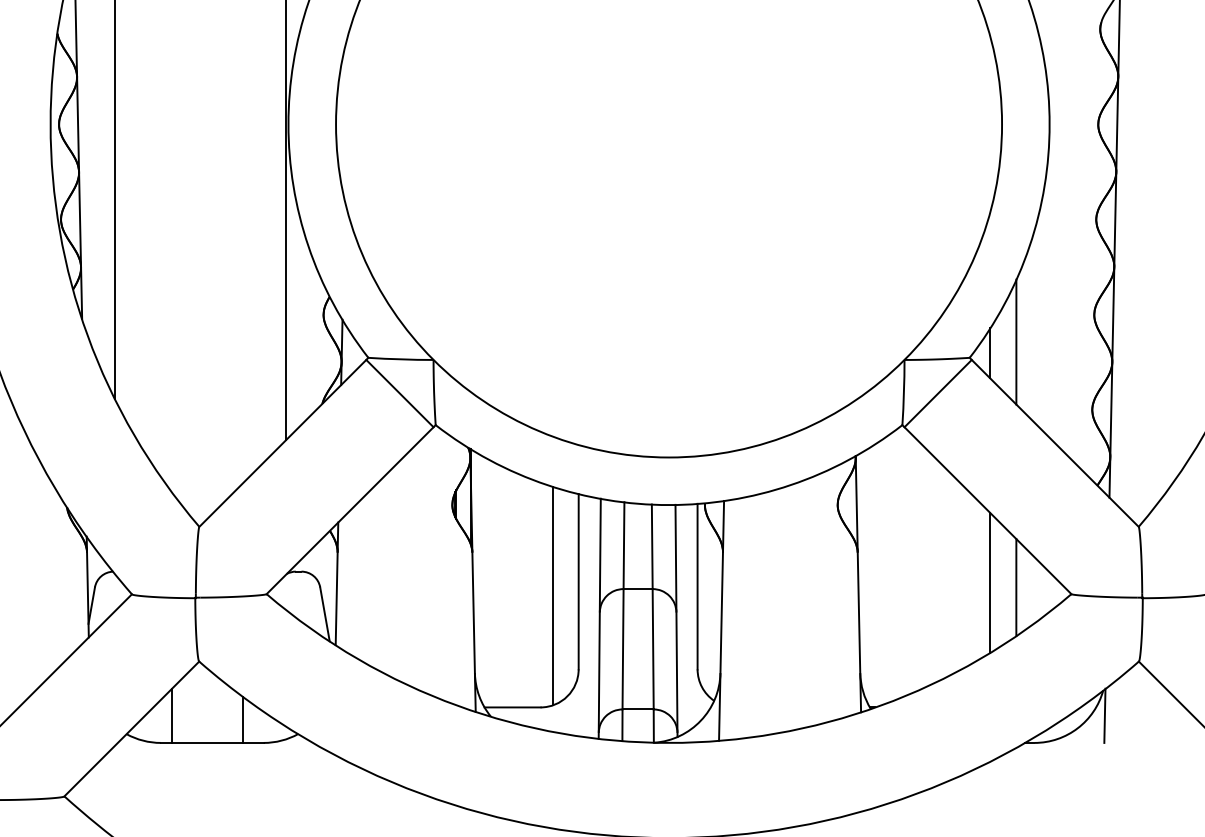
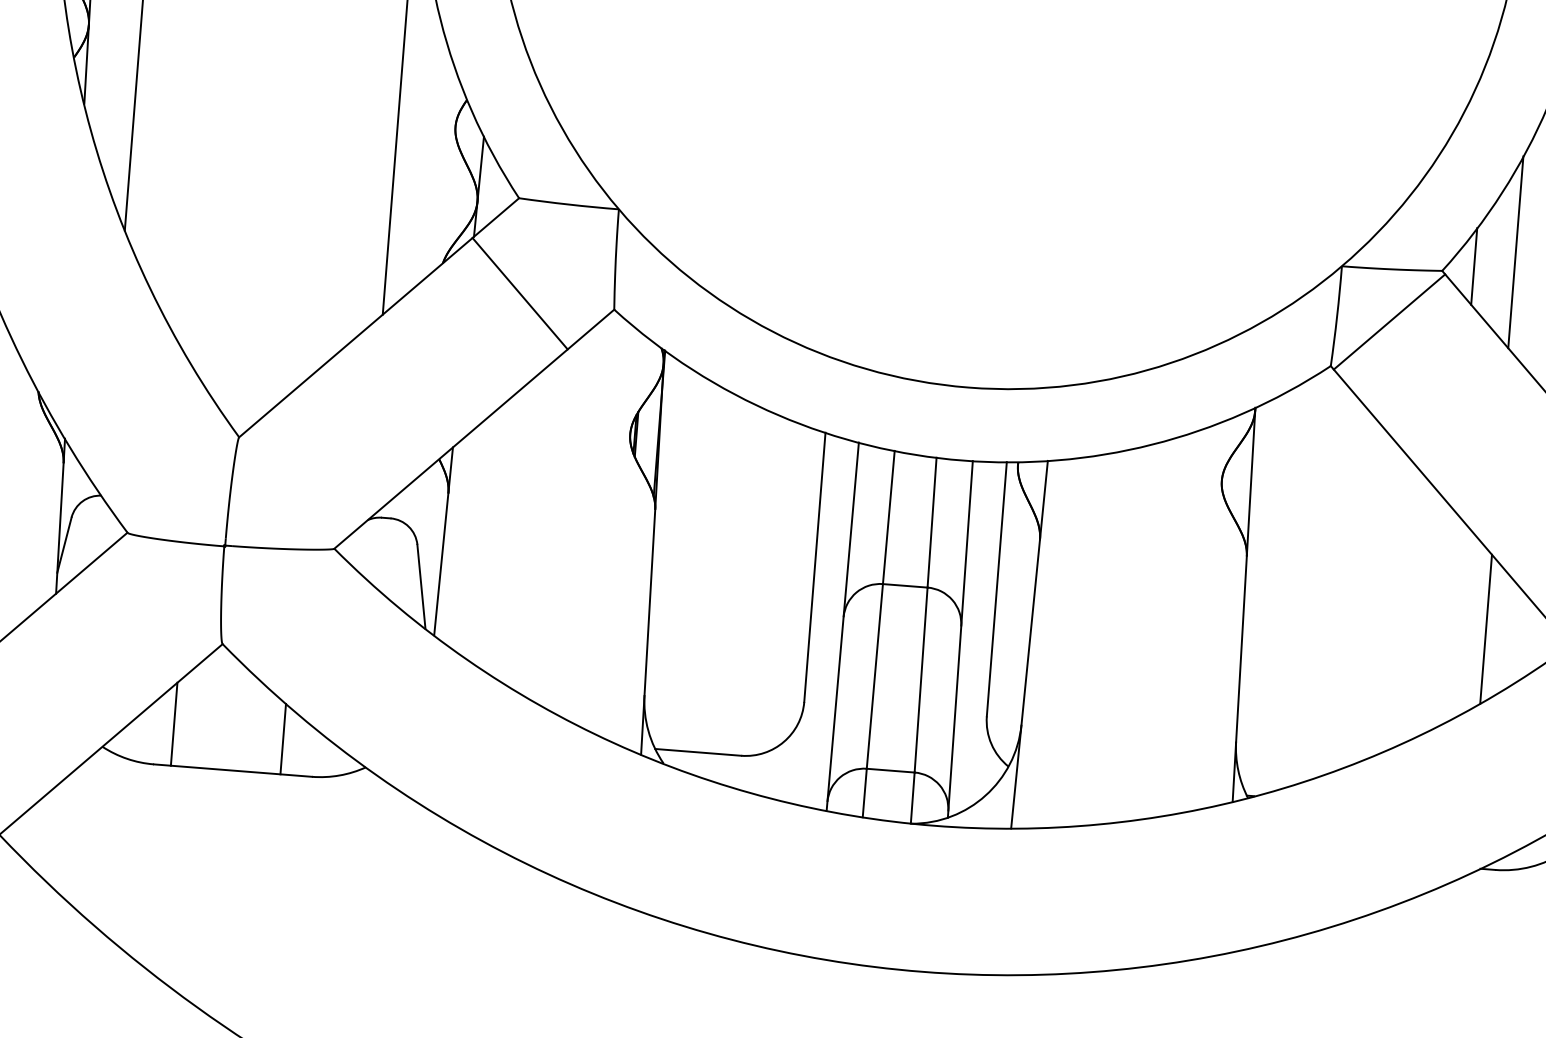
line: (399, 393) -> (519, 293), moved
line: (990, 582) -> (1447, 618), removed
line: (552, 595) -> (773, 585), removed

